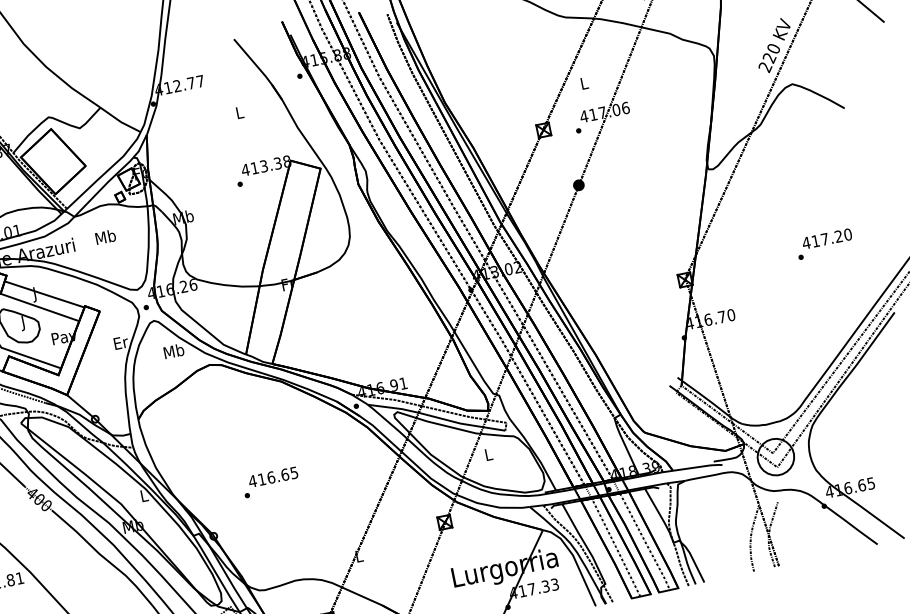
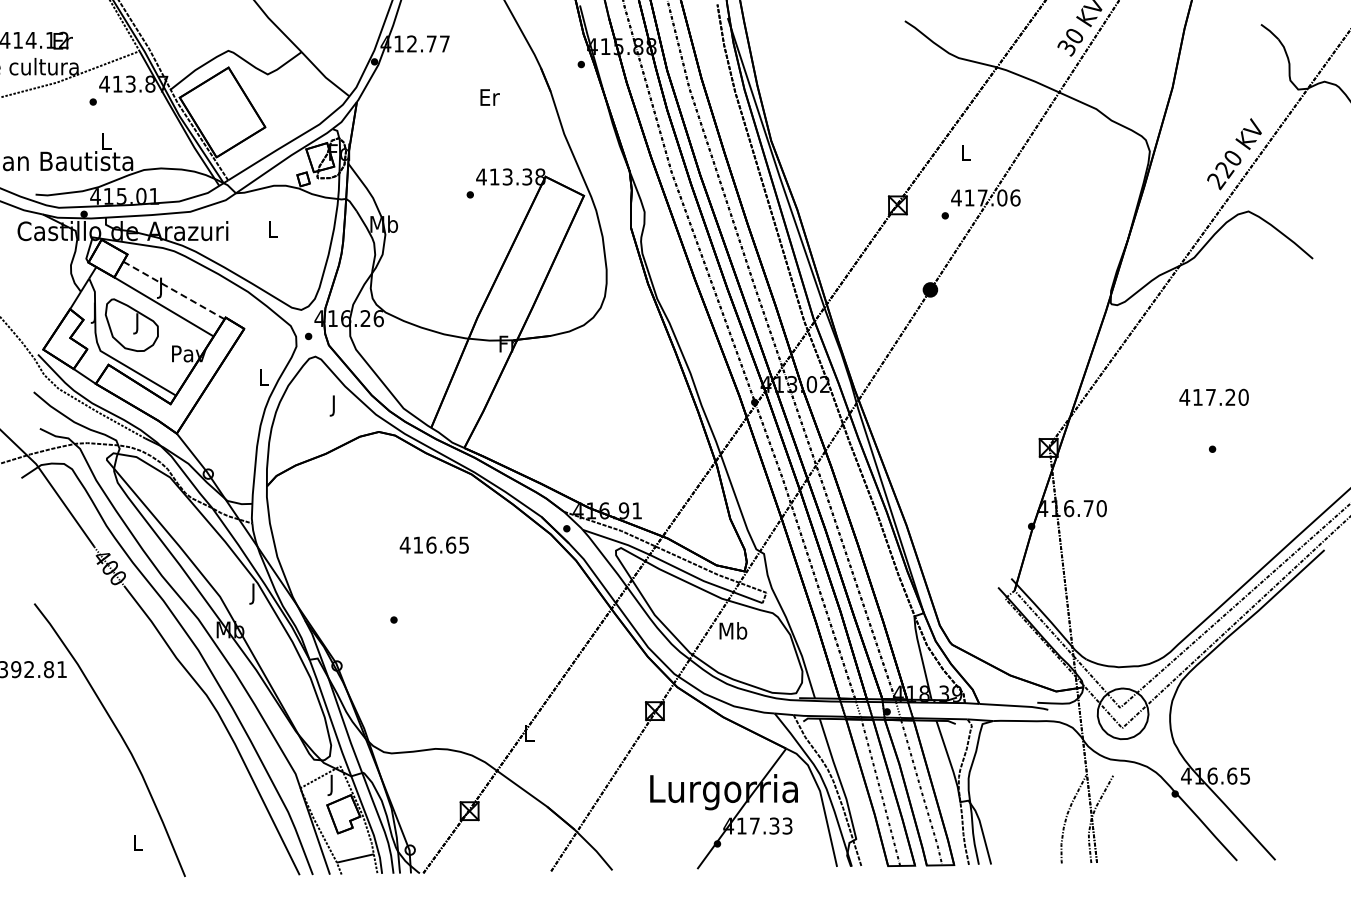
text: (239, 112) -> (489, 97), L -> Er
text: (105, 237) -> (272, 229), Mb -> L
text: (826, 238) -> (1213, 396), moved
line: (44, 294) -> (174, 290), solid -> dashed
text: (121, 342) -> (264, 377), Er -> L
text: (173, 352) -> (333, 405), Mb -> J
text: (488, 454) -> (733, 630), L -> Mb
text: (272, 476) -> (433, 544), moved
text: (144, 497) -> (253, 593), L -> J

